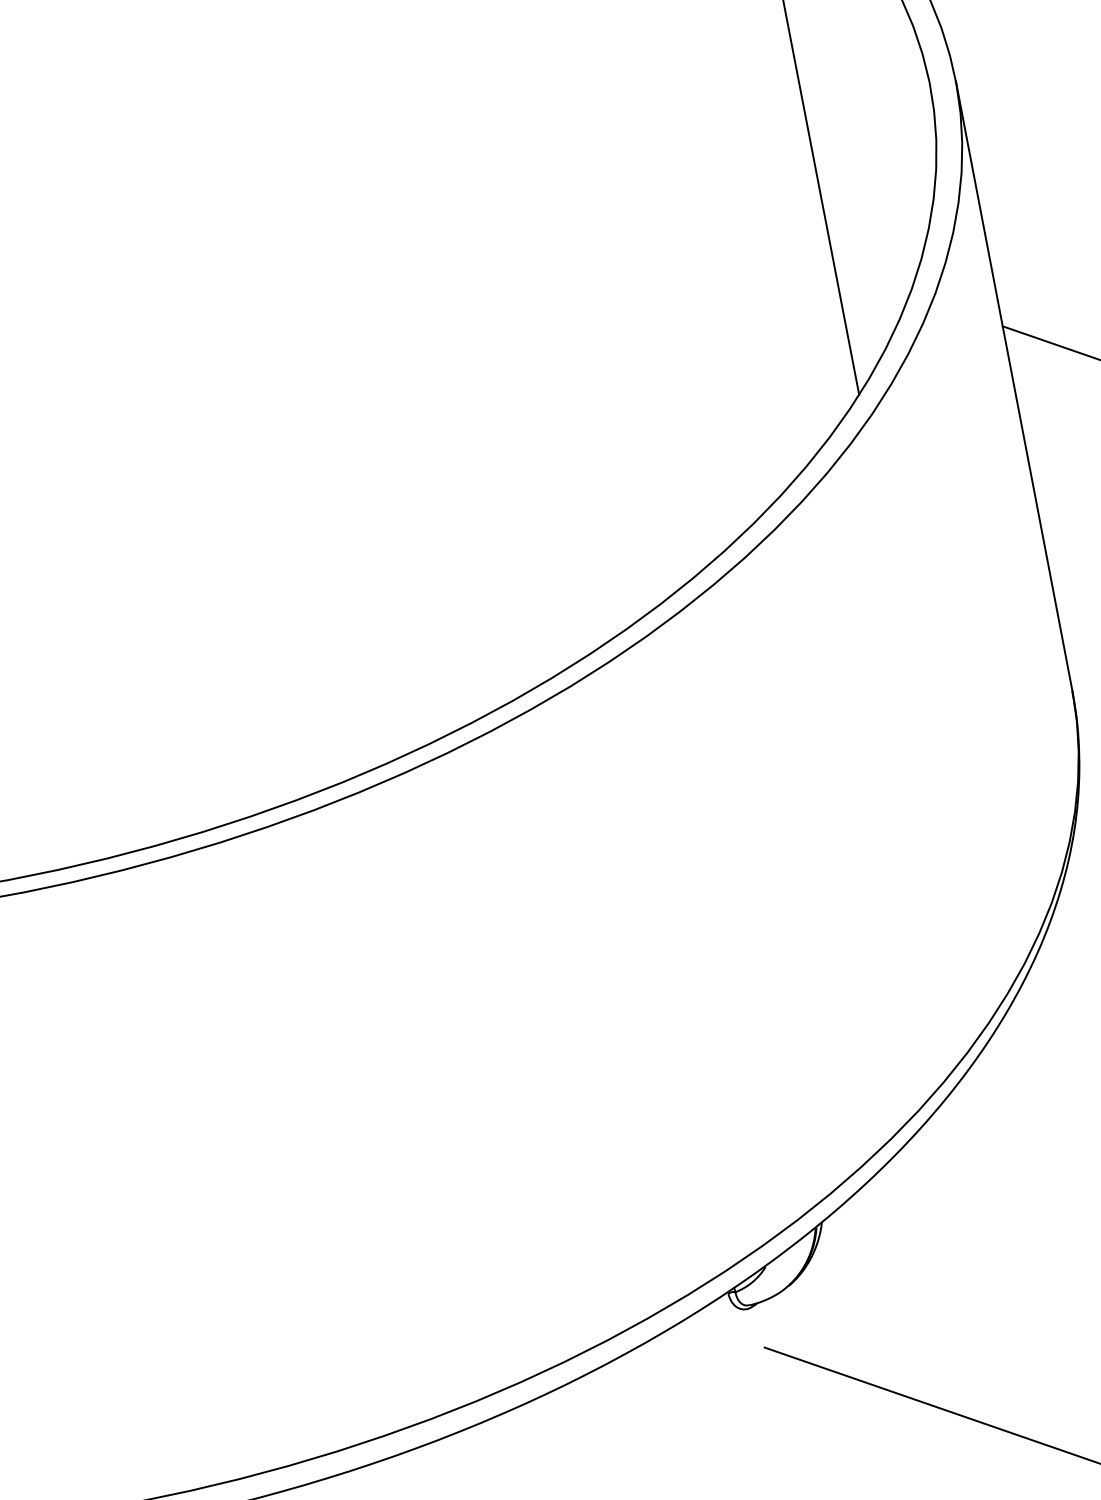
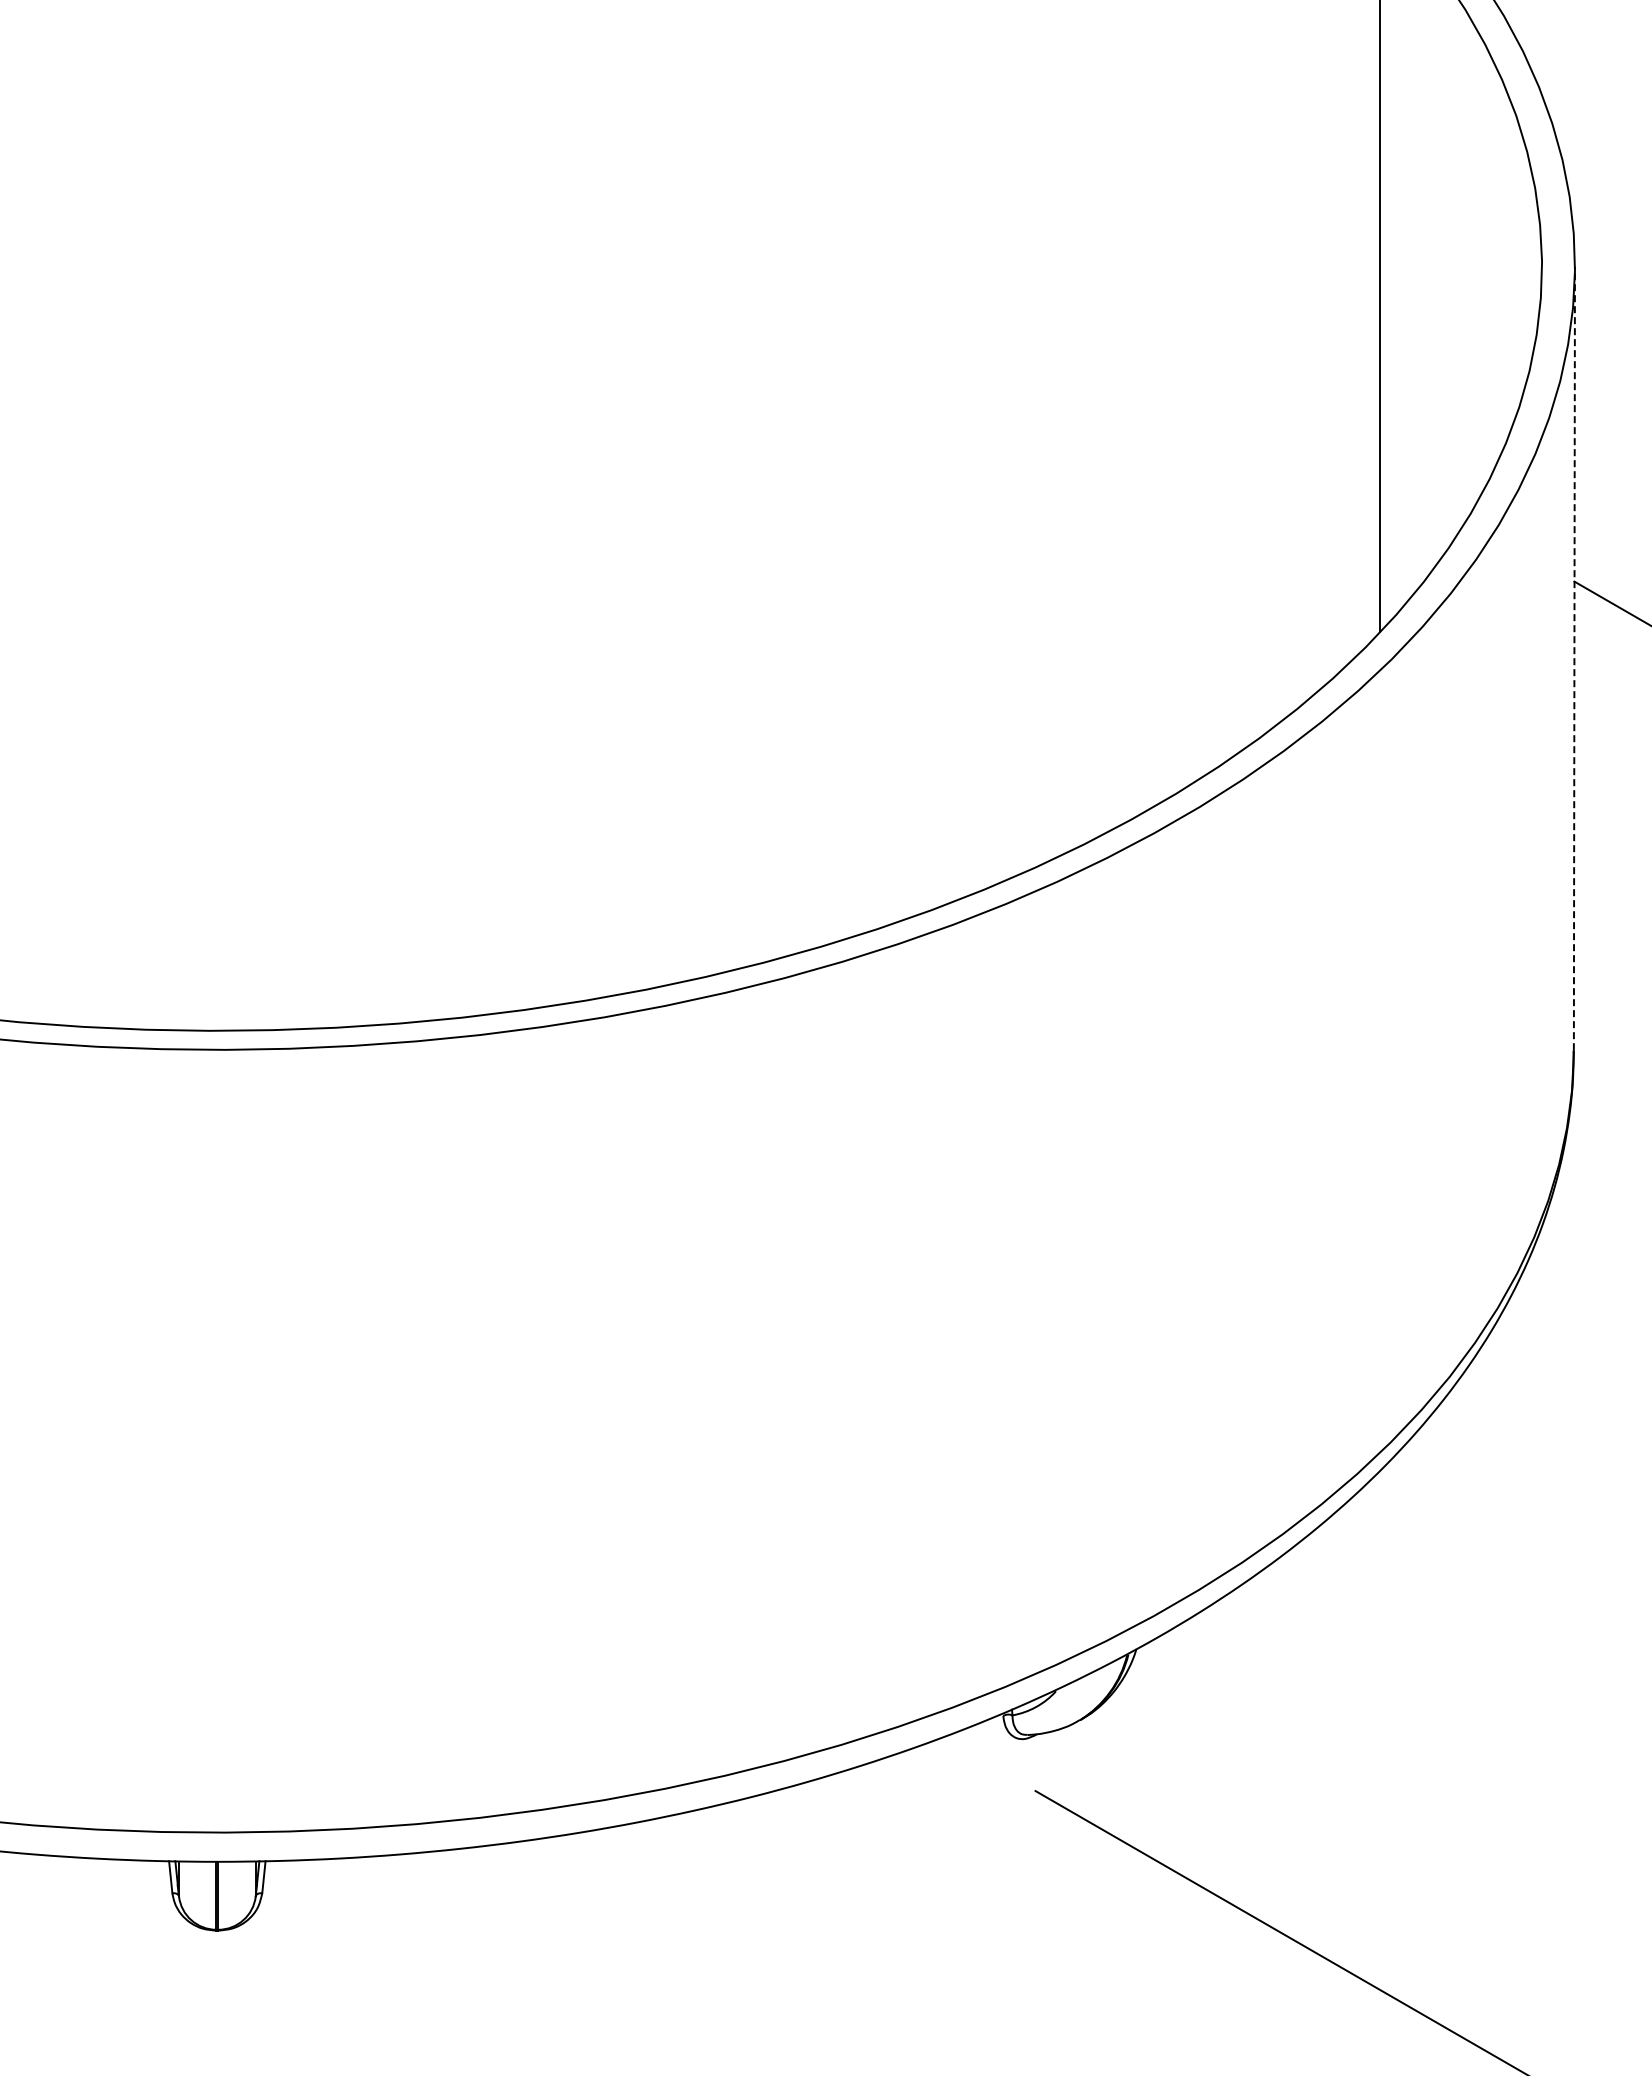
line: (1014, 386) -> (1574, 658), solid -> dashed

